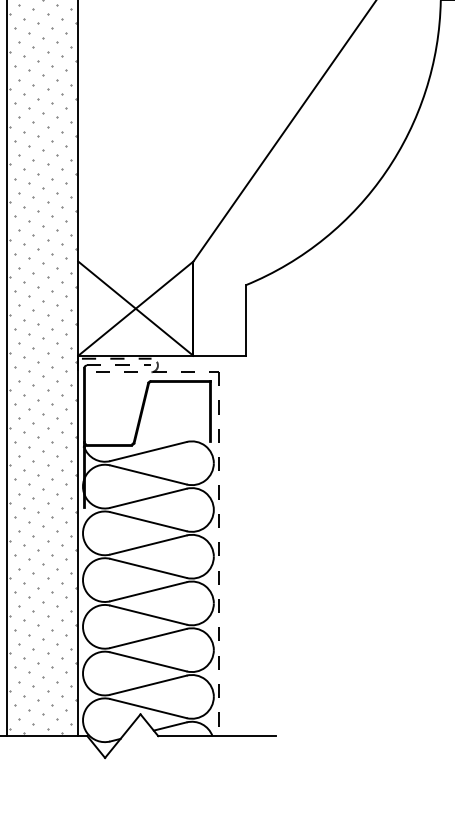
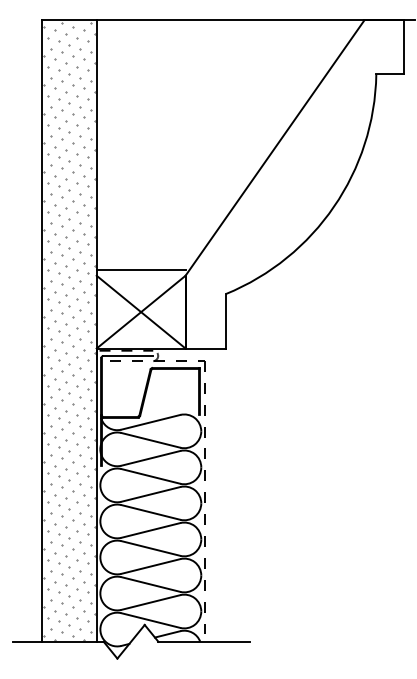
line: (135, 254) -> (140, 270), added
line: (119, 364) -> (128, 355), dashed -> solid

